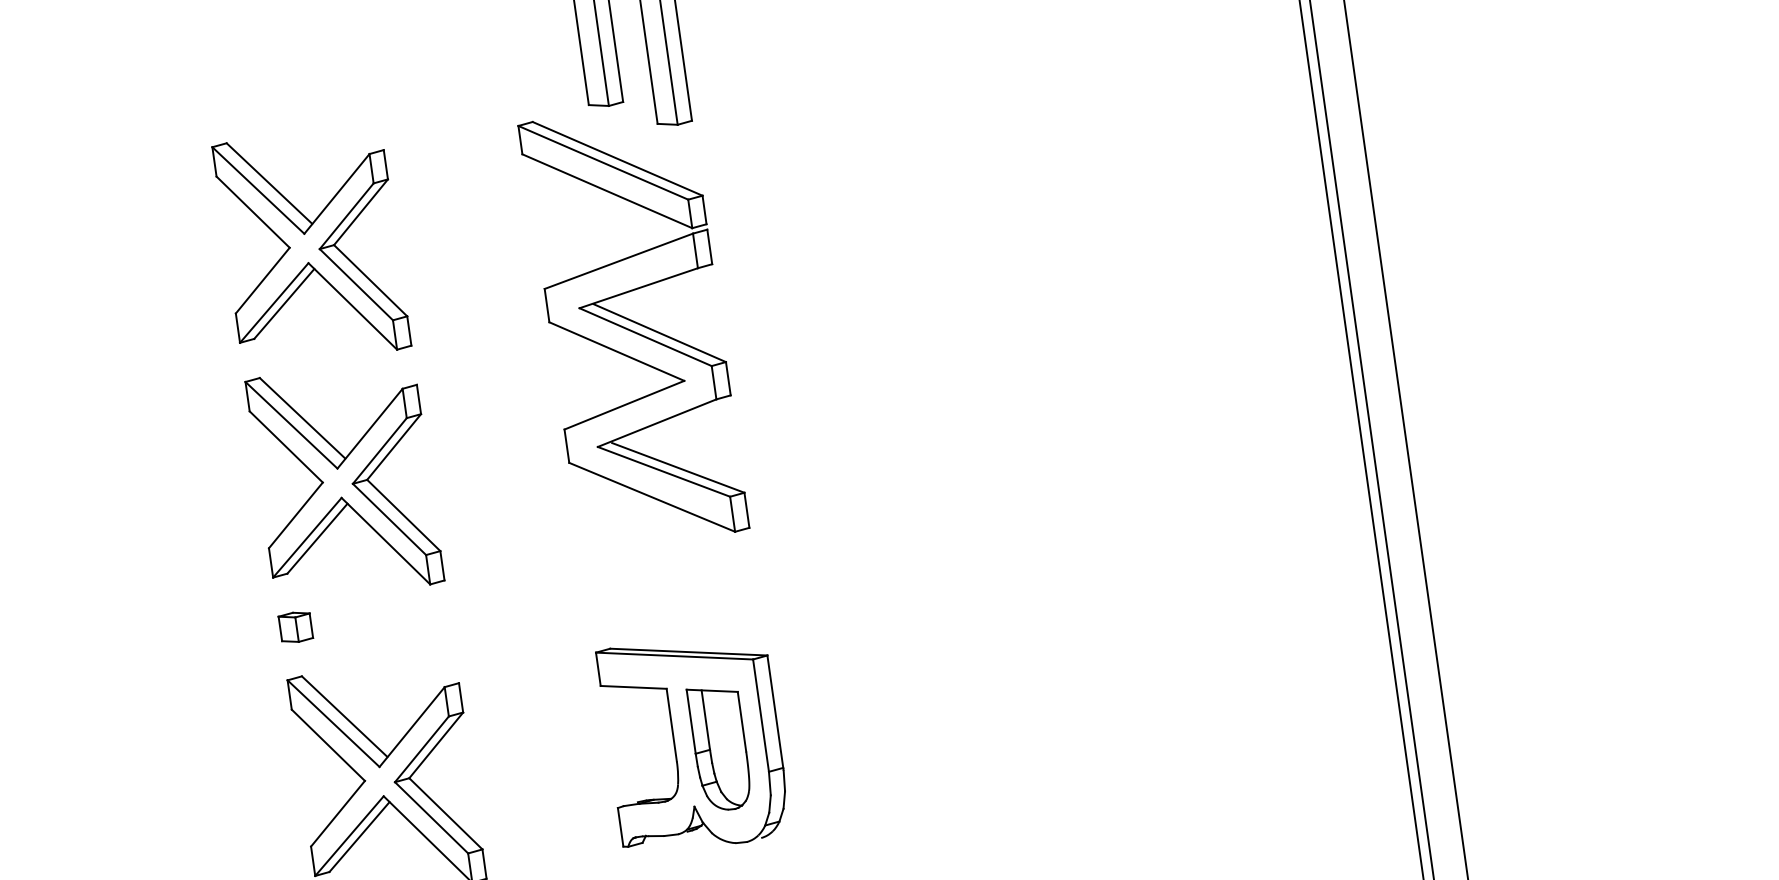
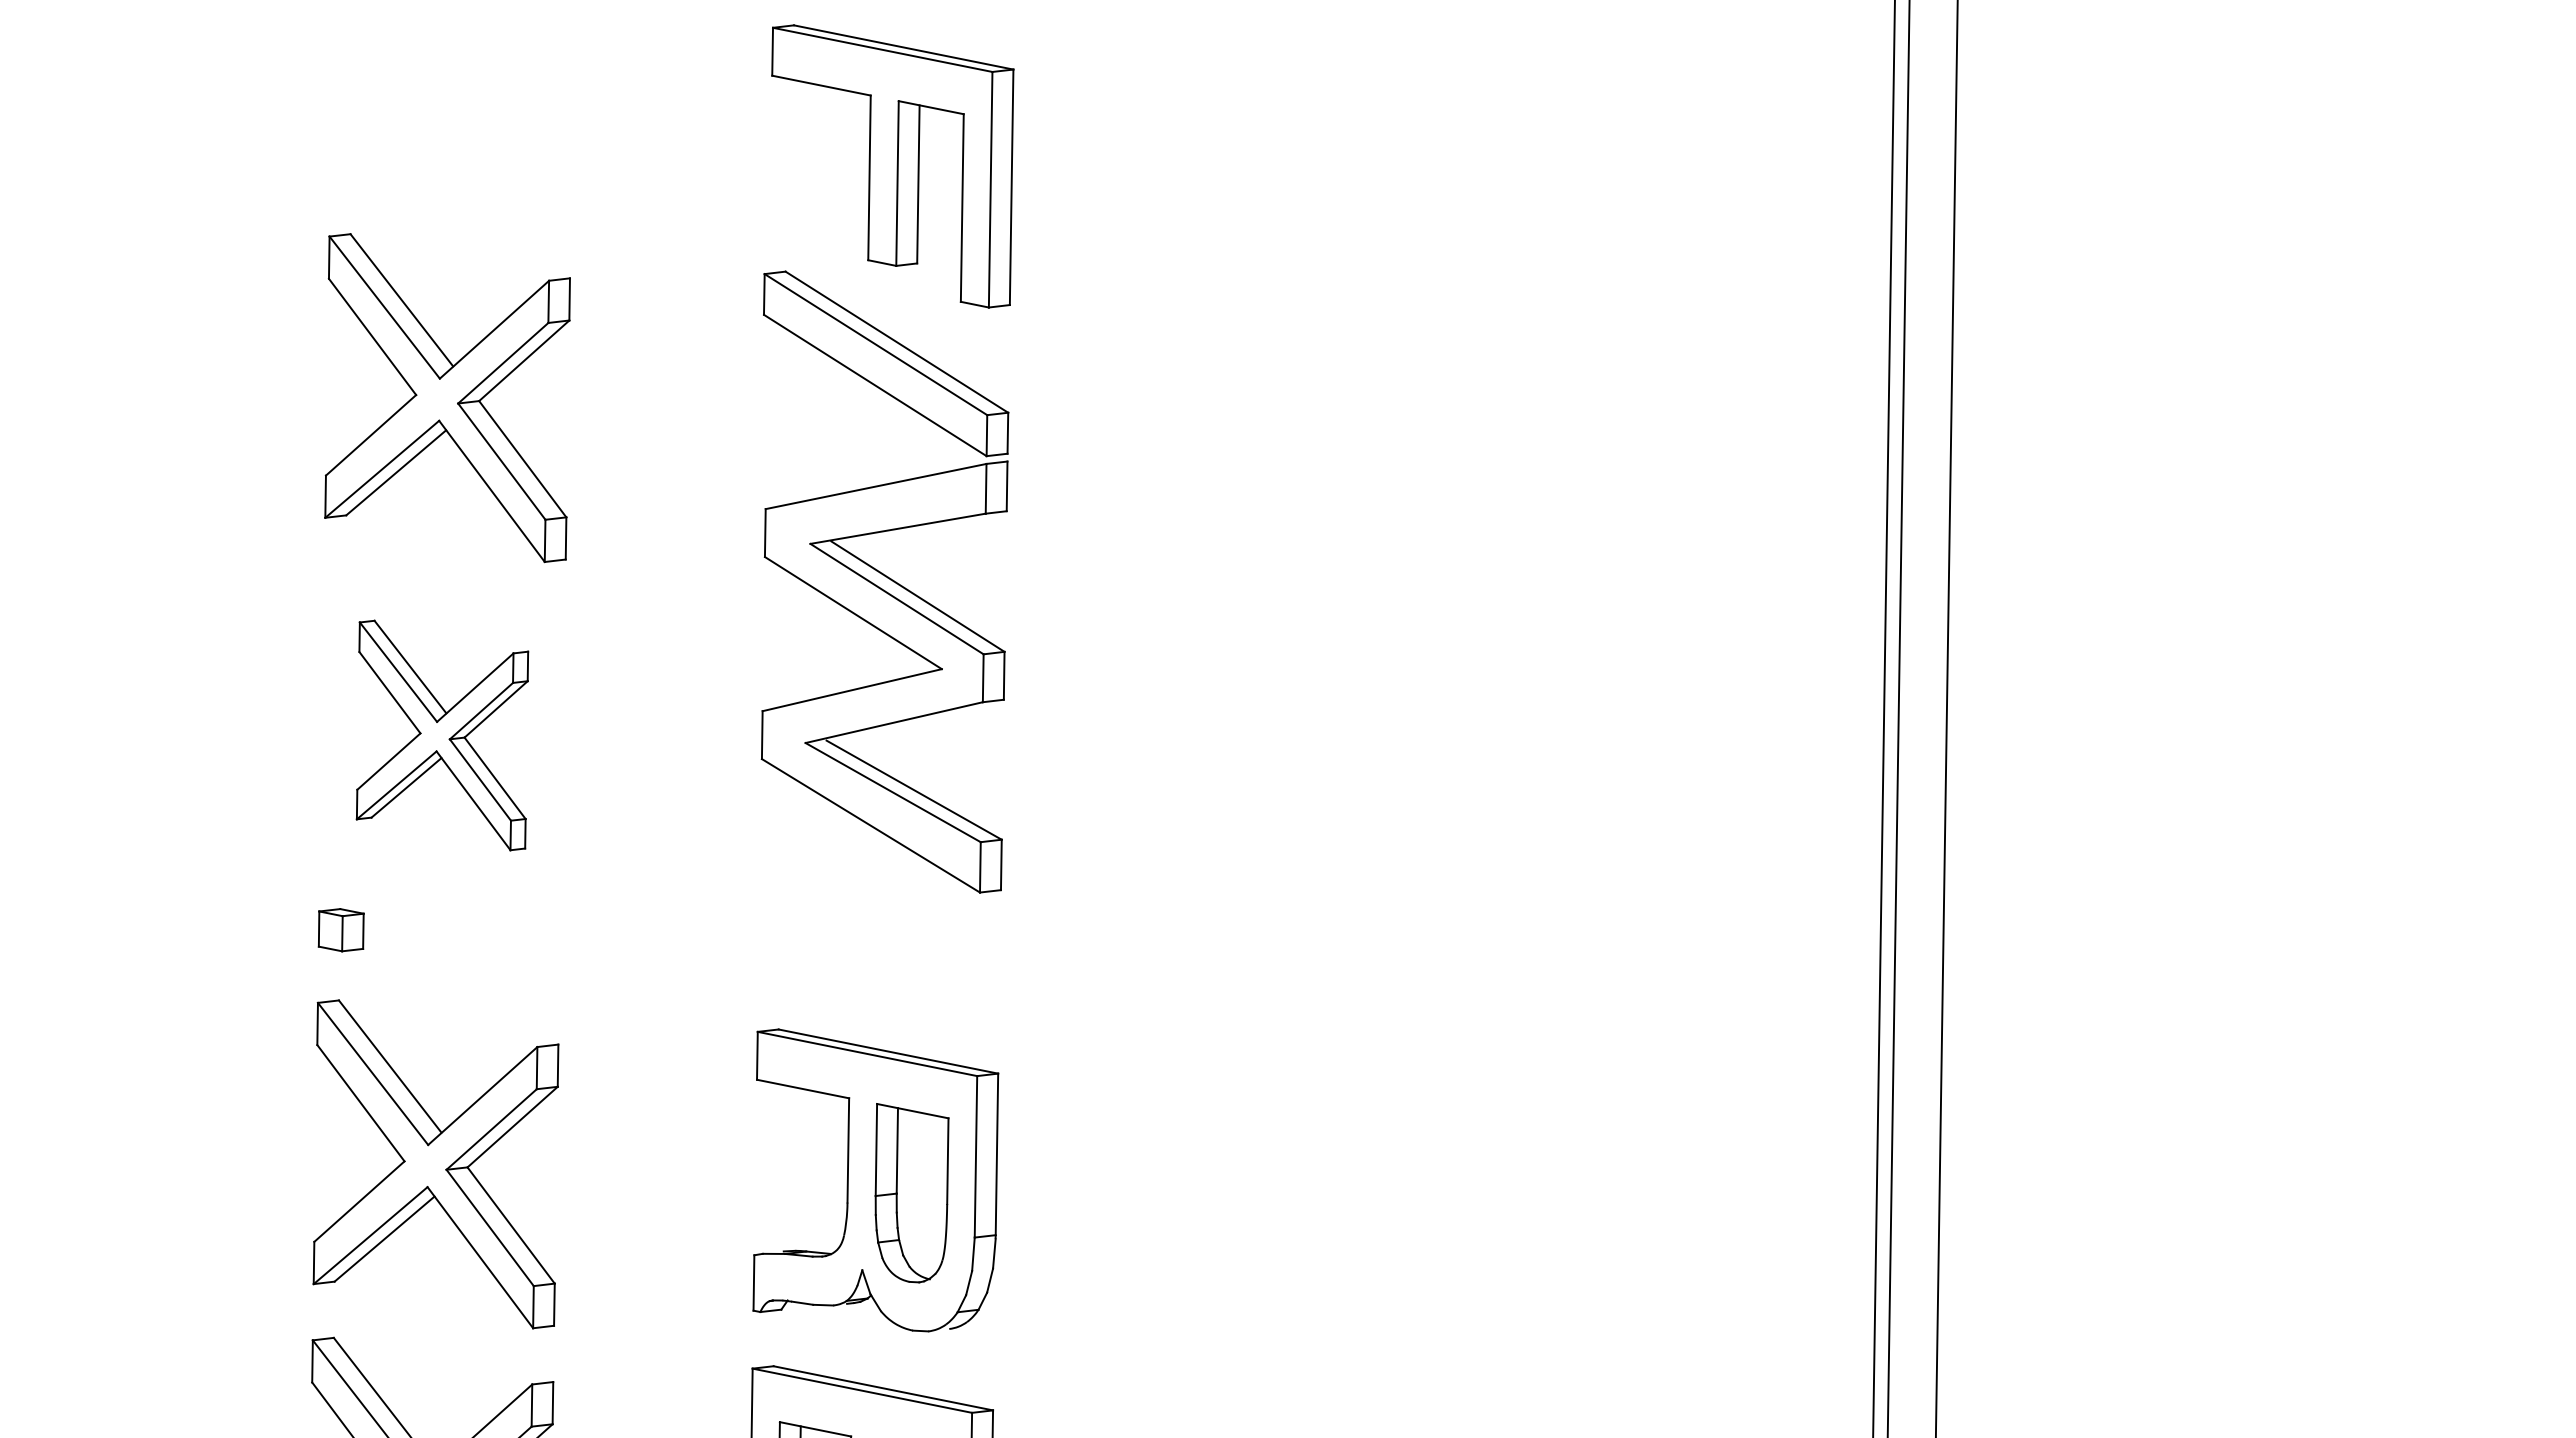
part: (344, 481) -> (442, 735), size x0.7

